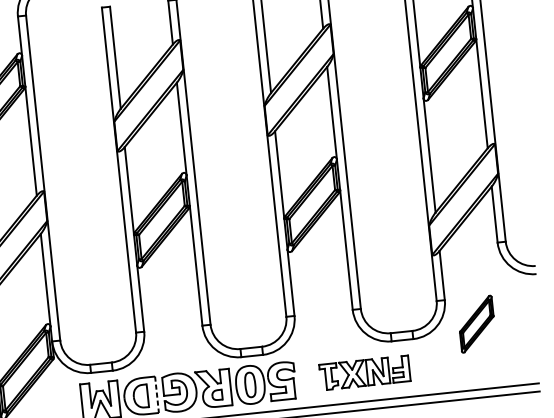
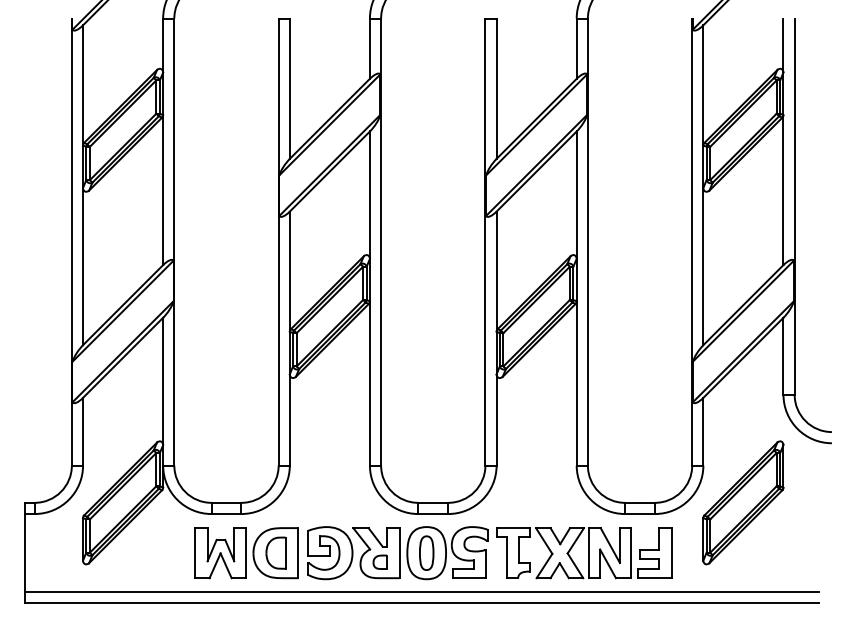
part: (476, 323) -> (743, 502), size x1.67
part: (365, 373) -> (584, 553), size x1.43
line: (157, 394) -> (298, 553), dashed -> solid

